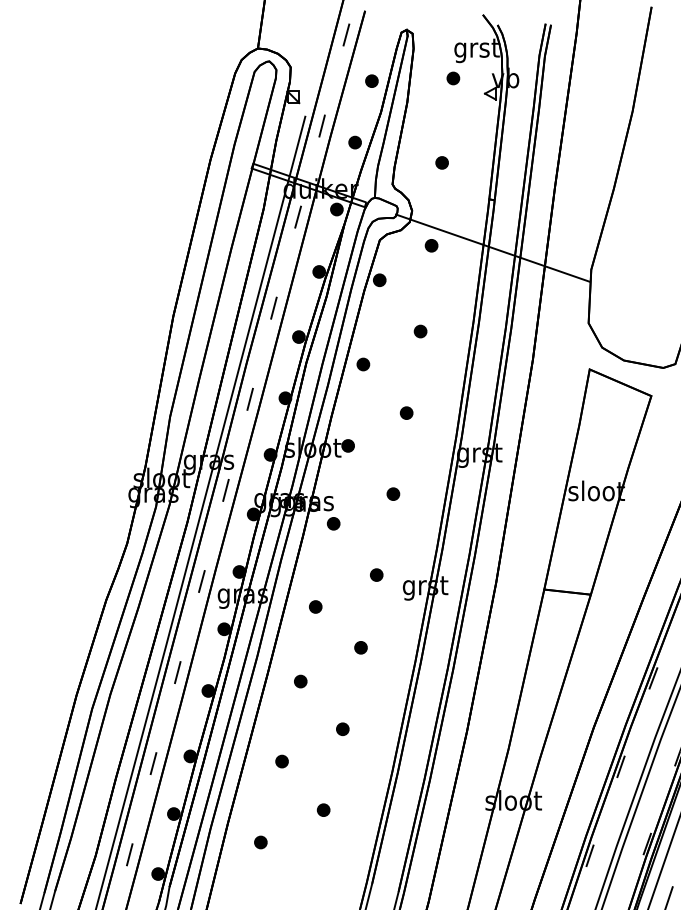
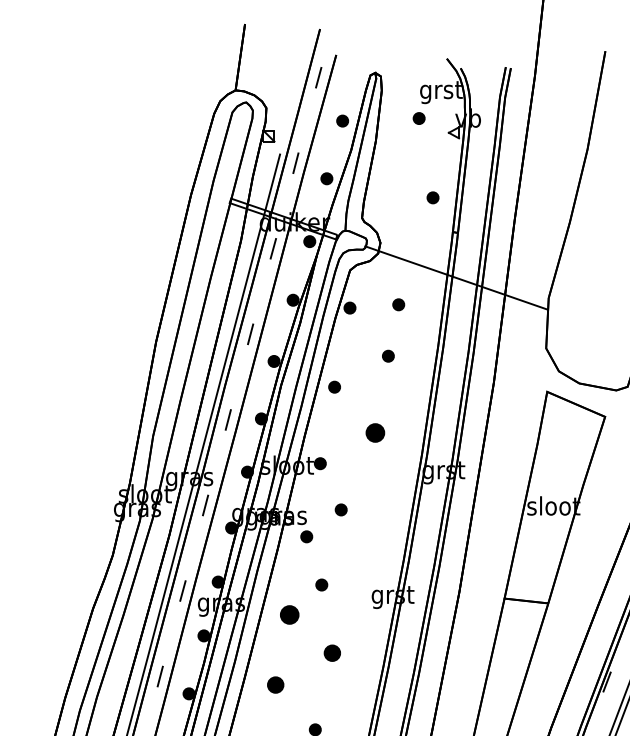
part: (441, 162) -> (432, 197), moved
part: (431, 245) -> (398, 304), moved
part: (406, 412) -> (375, 432), size x1.6
part: (393, 493) -> (341, 509), moved
part: (376, 574) -> (321, 584), moved
part: (315, 606) -> (289, 614), size x1.6
part: (360, 647) -> (331, 653), size x1.4
part: (300, 681) -> (275, 684), size x1.4

